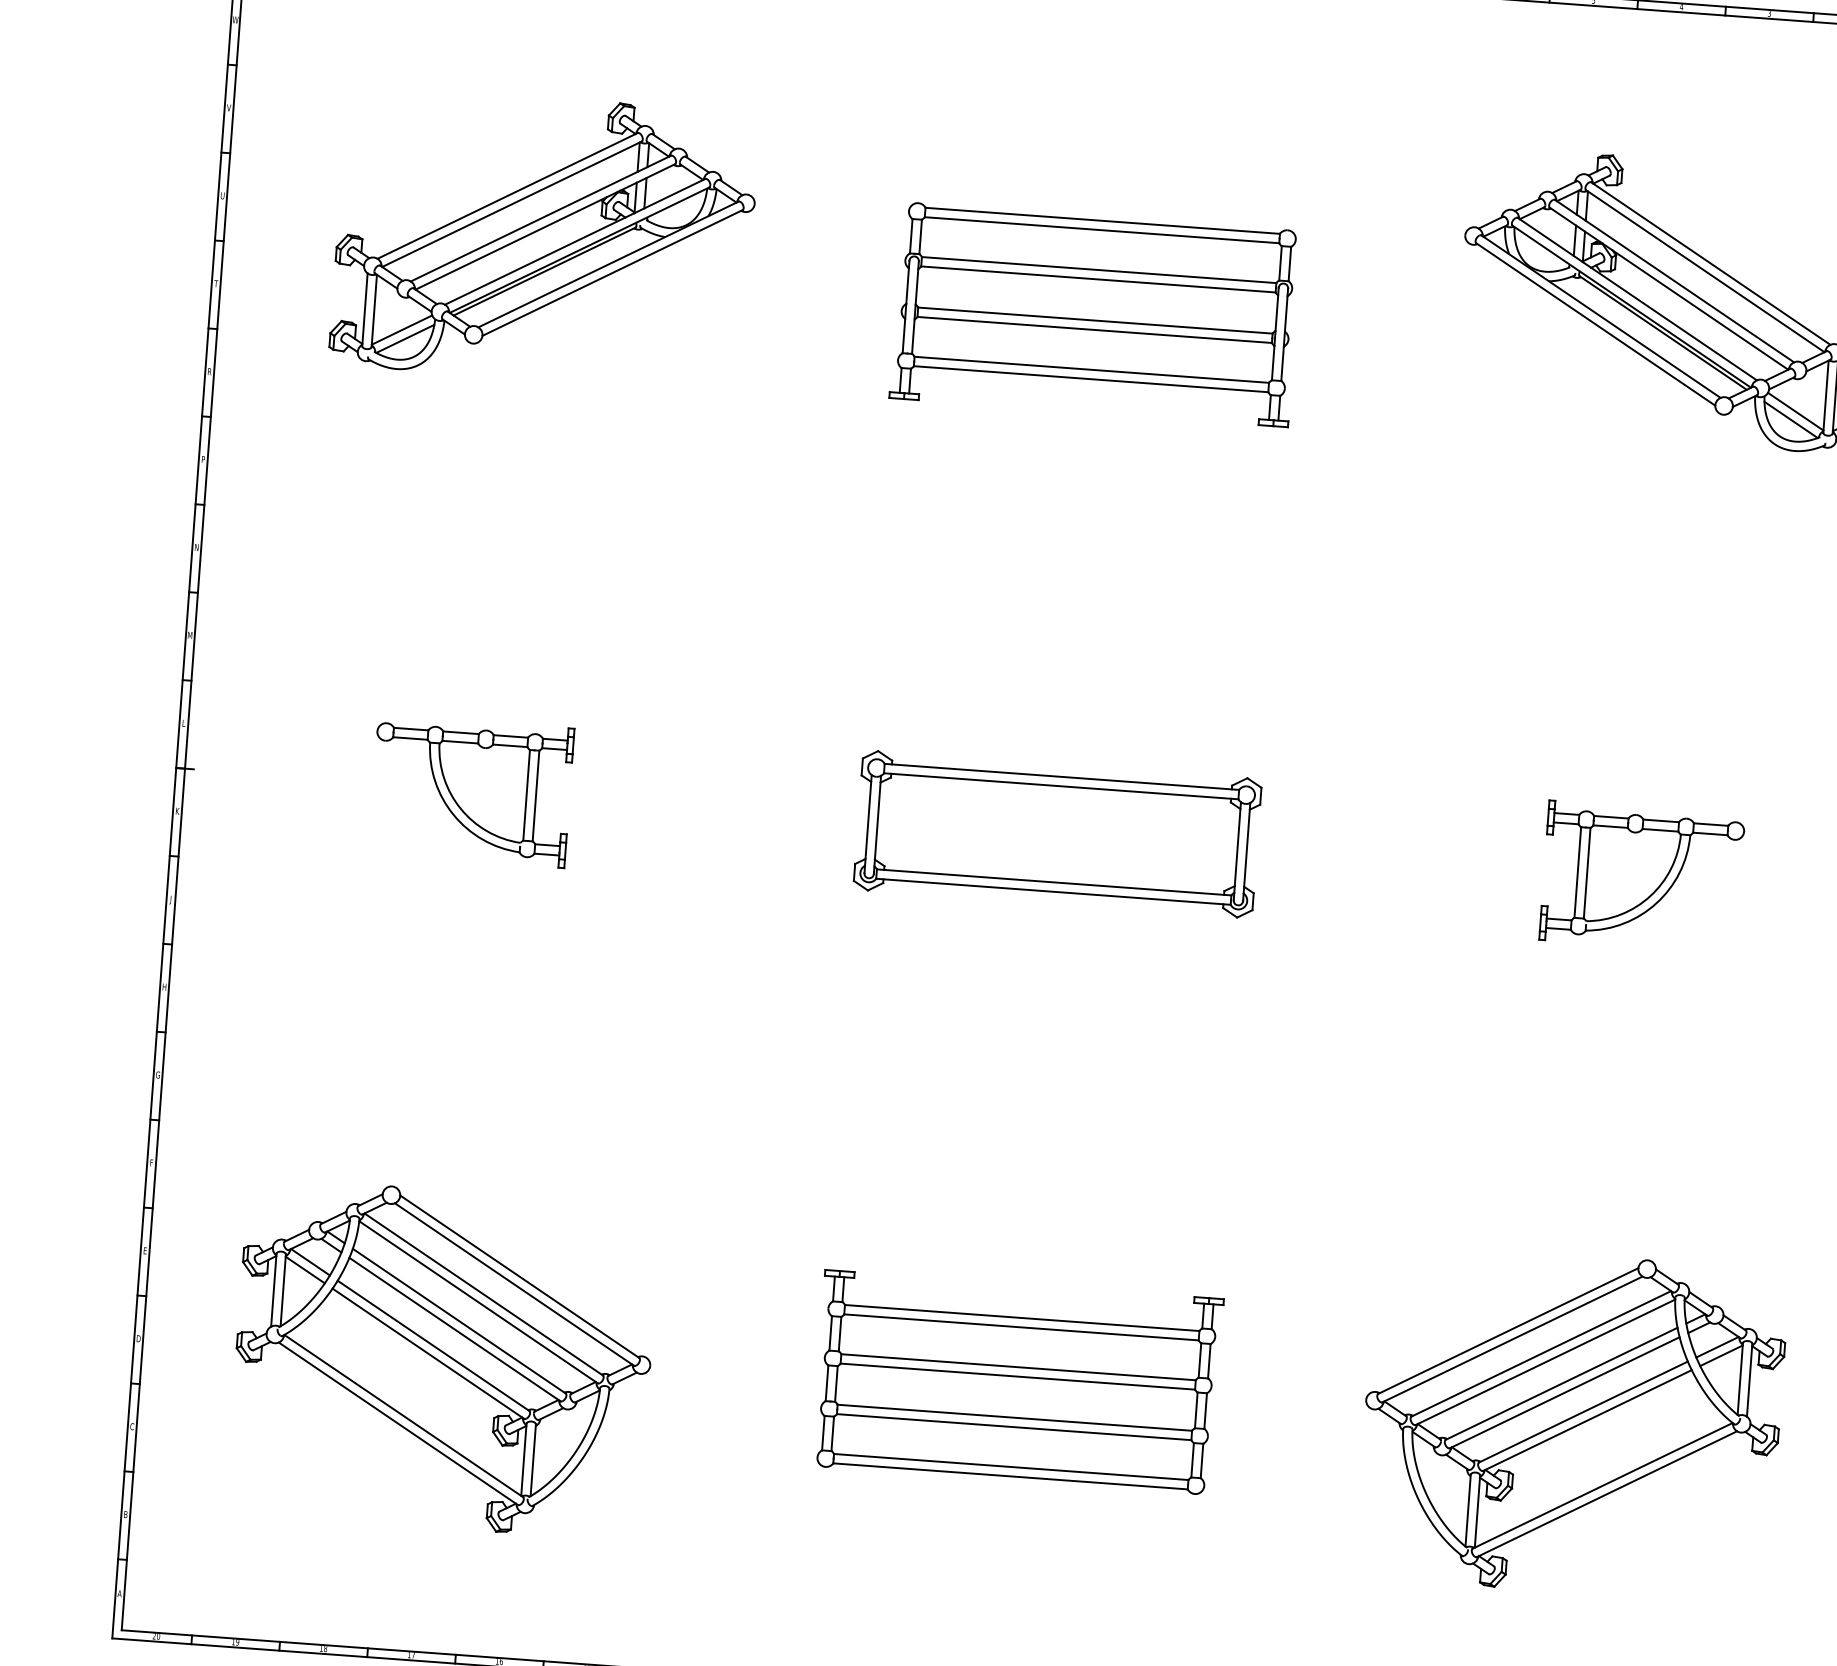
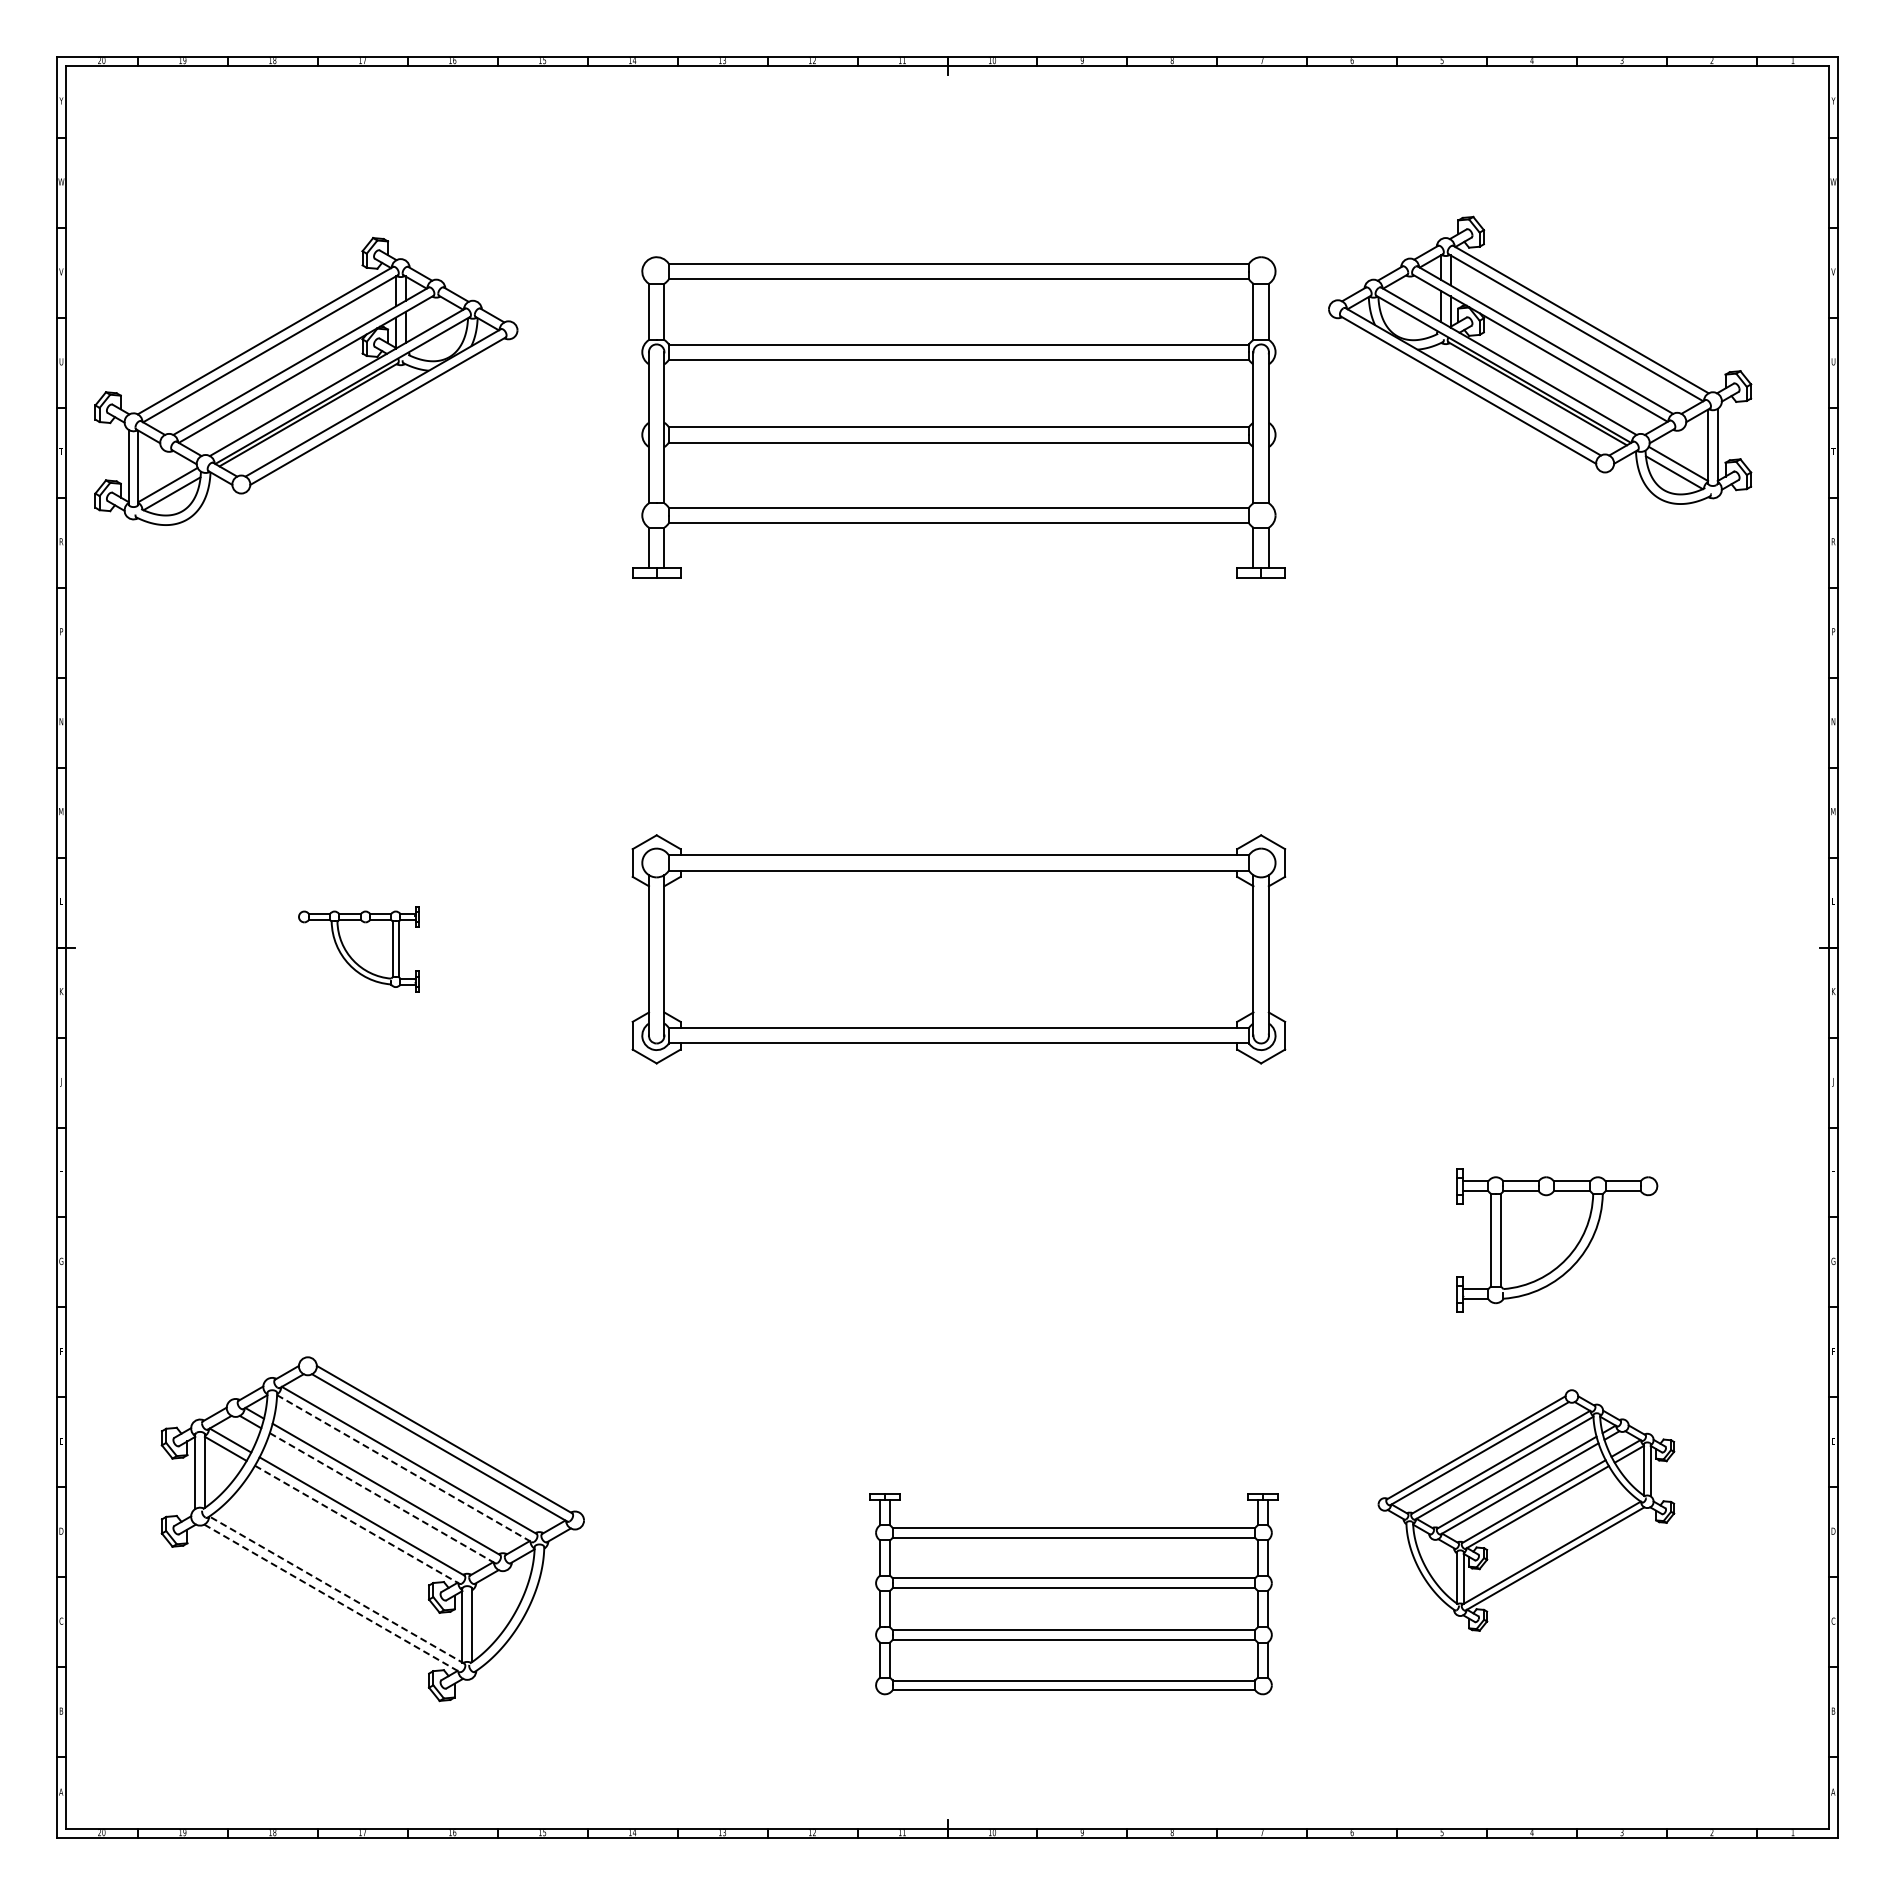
part: (544, 238) -> (306, 381), moved
part: (1095, 314) -> (958, 417), size x1.6
part: (470, 791) -> (358, 949), size x0.6
part: (1057, 833) -> (958, 948), size x1.6
part: (1642, 877) -> (1557, 1240), moved
line: (479, 1303) -> (405, 1469), solid -> dashed
line: (455, 1329) -> (383, 1498), solid -> dashed
line: (428, 1354) -> (357, 1525), solid -> dashed
part: (1016, 1382) -> (1073, 1594), moved
line: (403, 1415) -> (336, 1589), solid -> dashed
line: (398, 1423) -> (332, 1598), solid -> dashed
part: (1572, 1423) -> (1526, 1510), size x0.7

